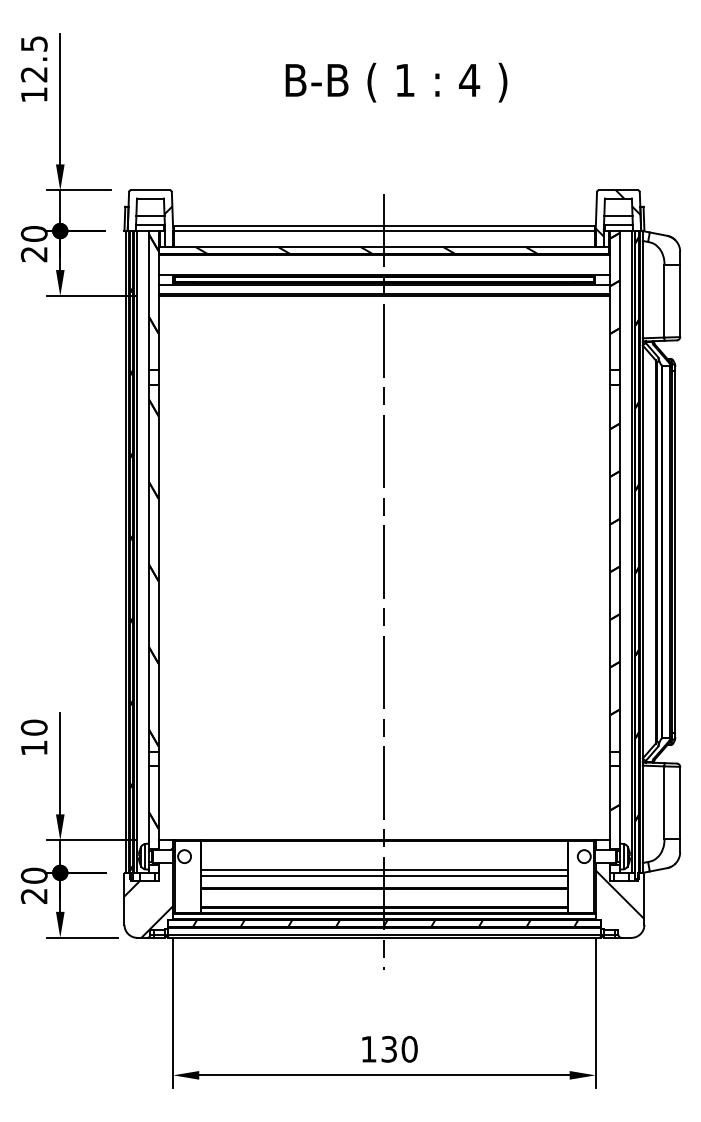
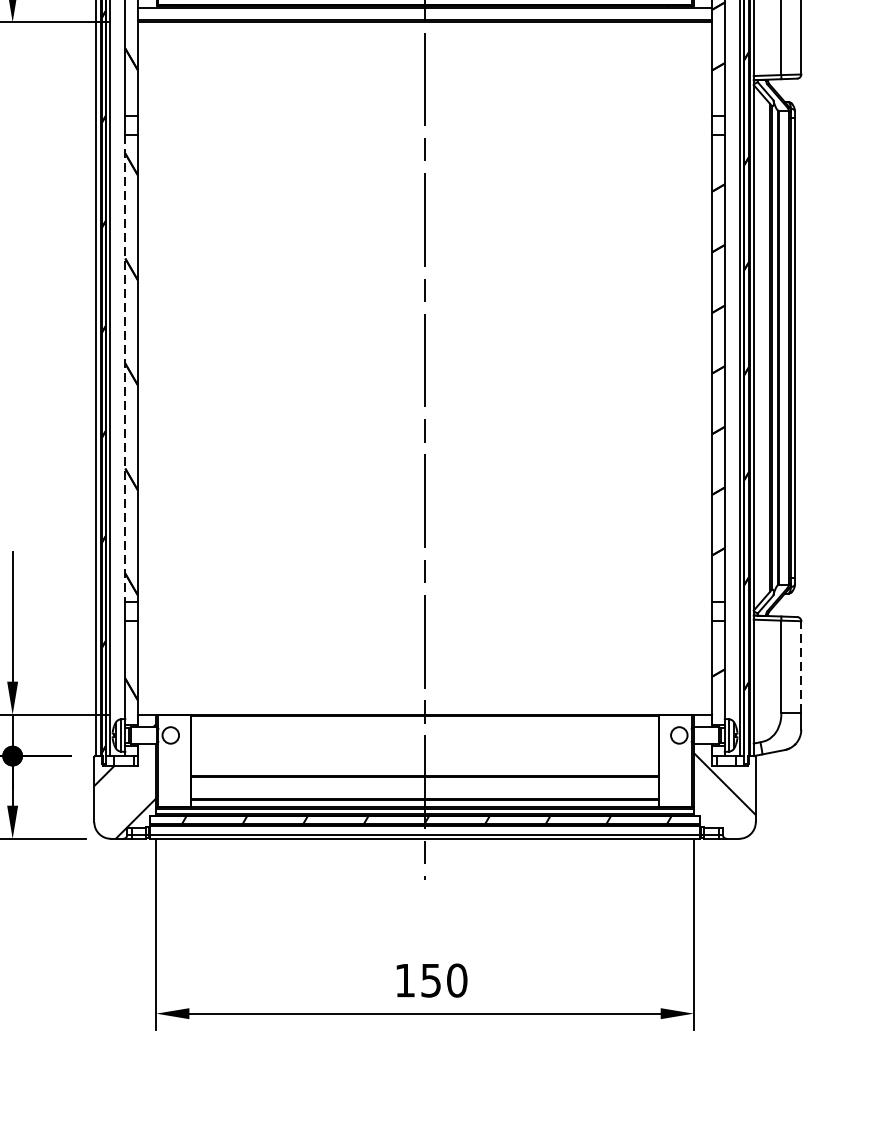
line: (148, 568) -> (124, 368), solid -> dashed
line: (680, 802) -> (801, 666), solid -> dashed
line: (384, 869) -> (425, 751), removed
line: (384, 876) -> (425, 760), removed
text: (389, 1048) -> (431, 979), 130 -> 150

